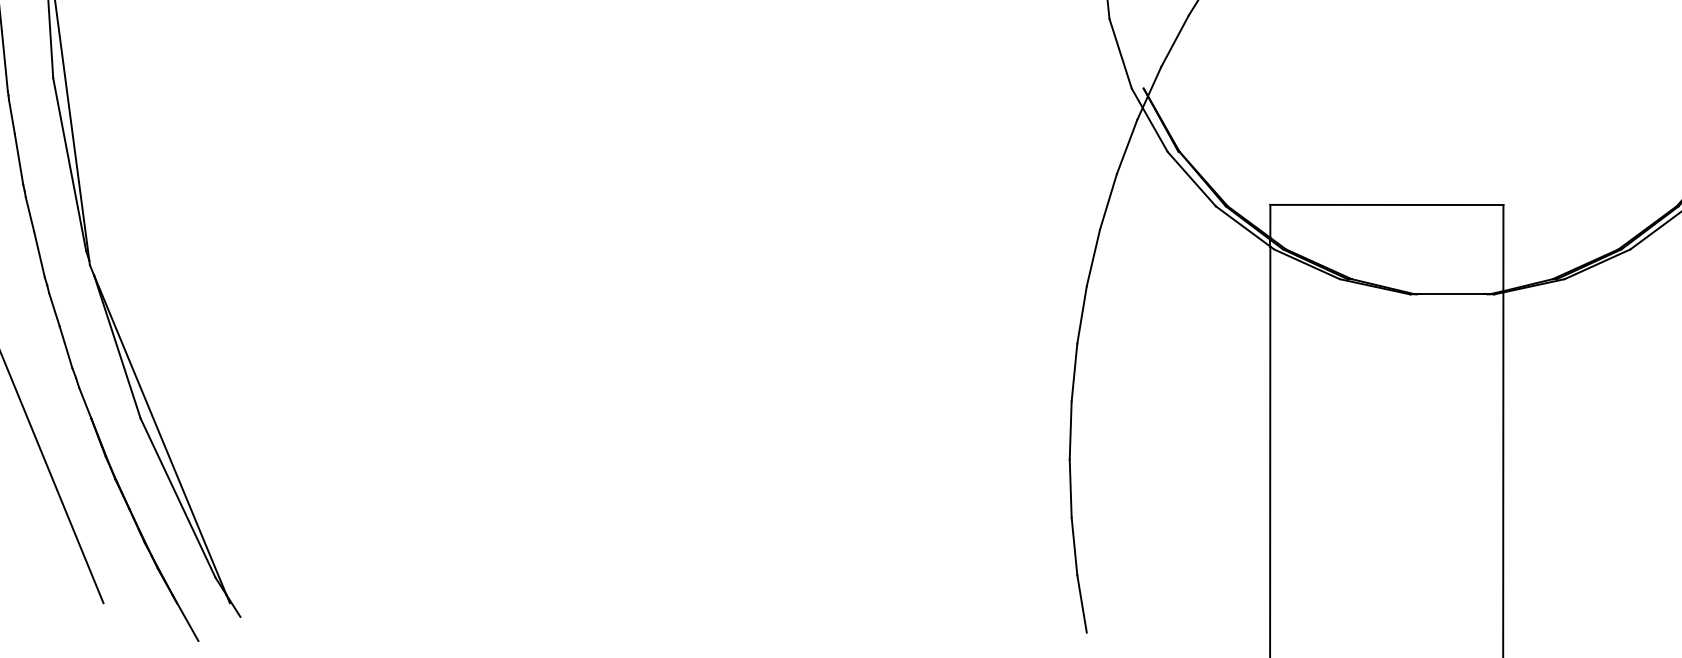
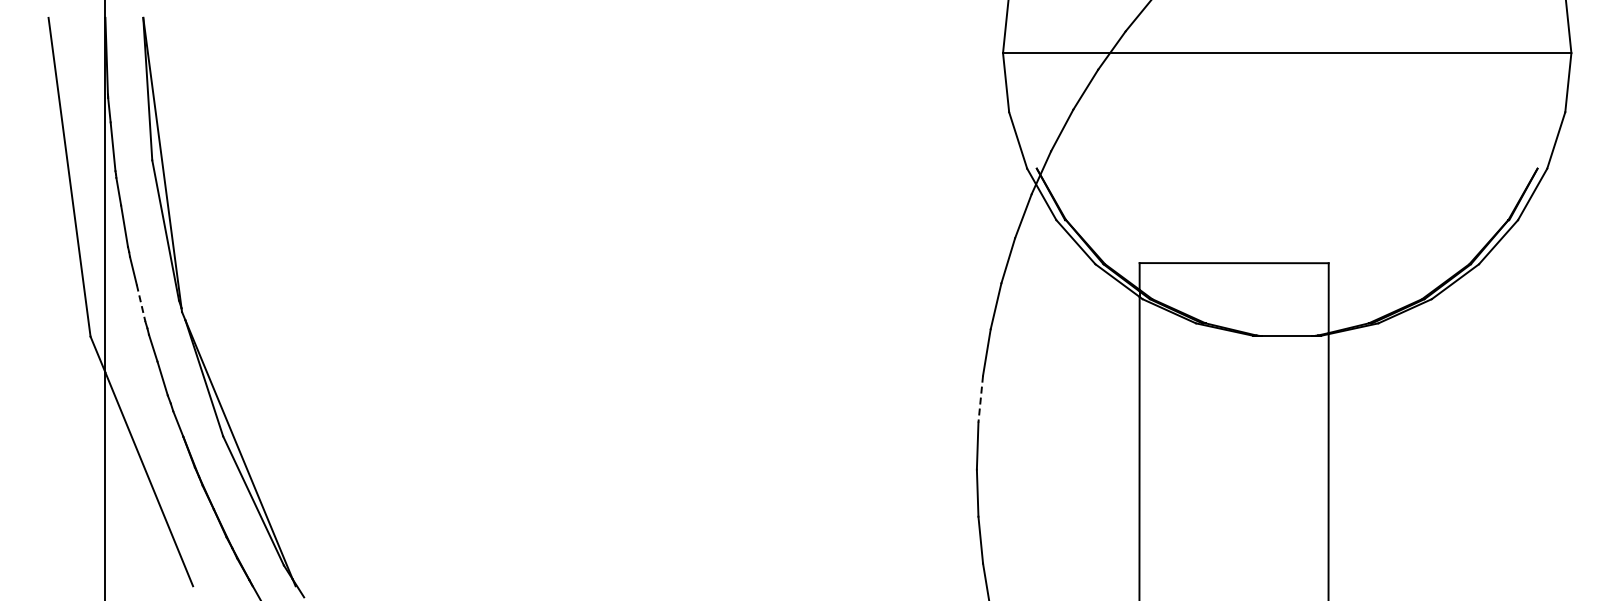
line: (39, 254) -> (141, 303), solid -> dashed
line: (1074, 373) -> (980, 399), solid -> dashed

